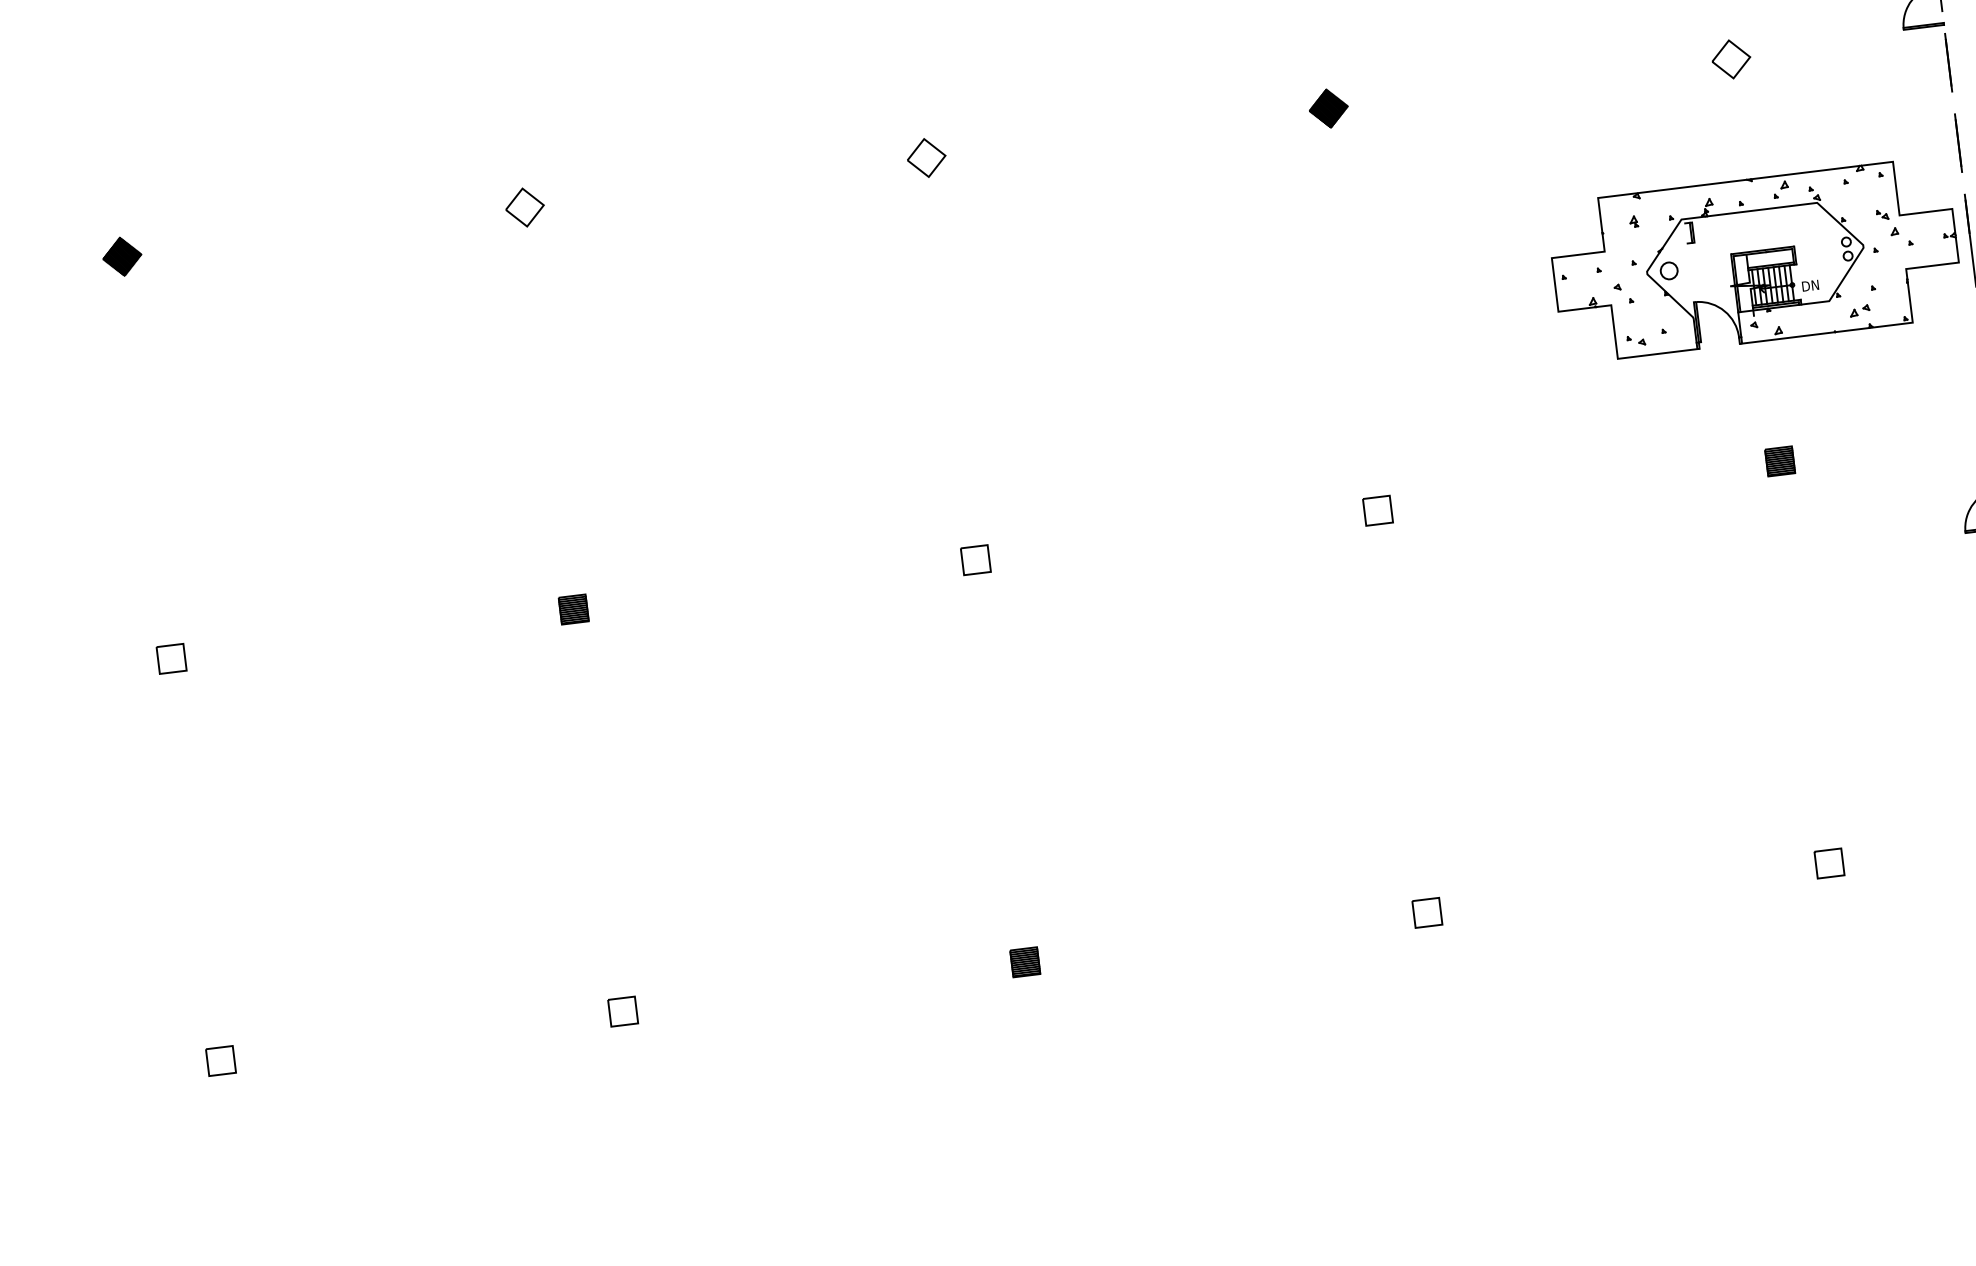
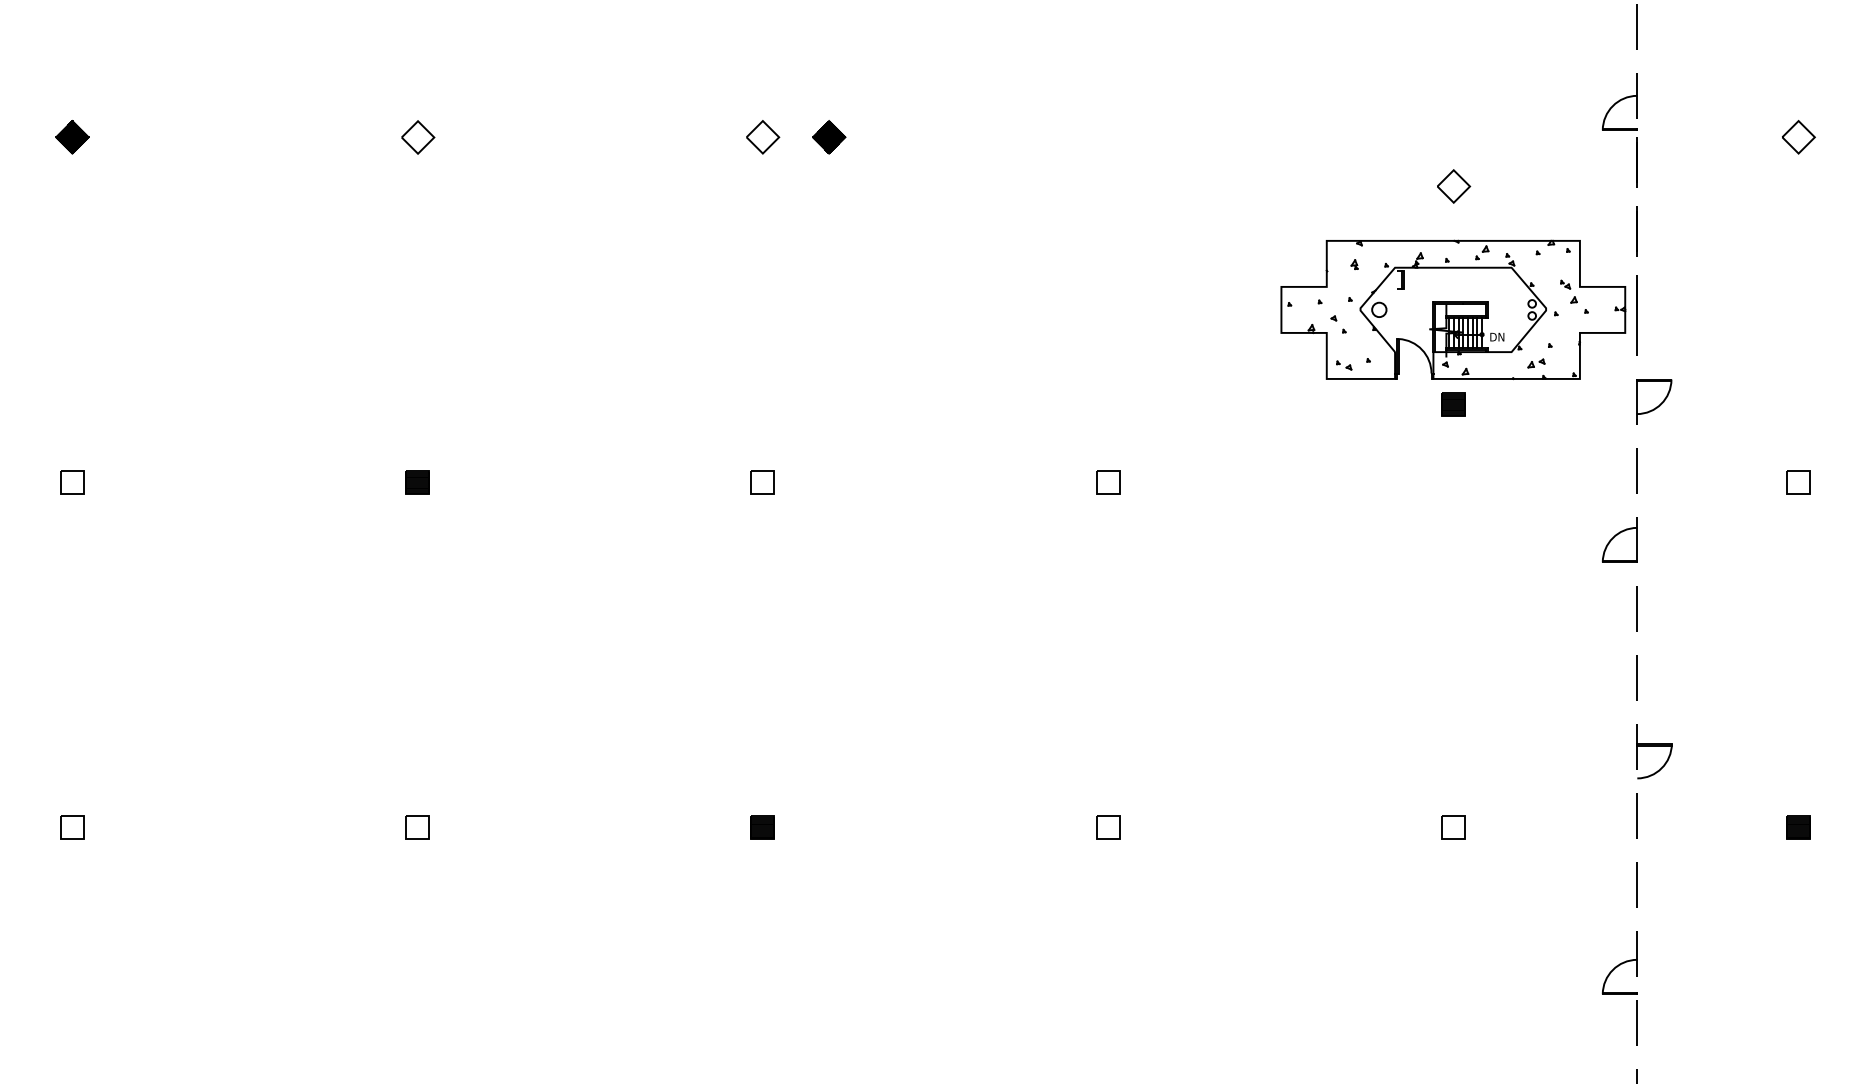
part: (1732, 59) -> (1454, 186), moved
part: (1329, 108) -> (829, 137), moved
part: (1780, 461) -> (1453, 404), moved

